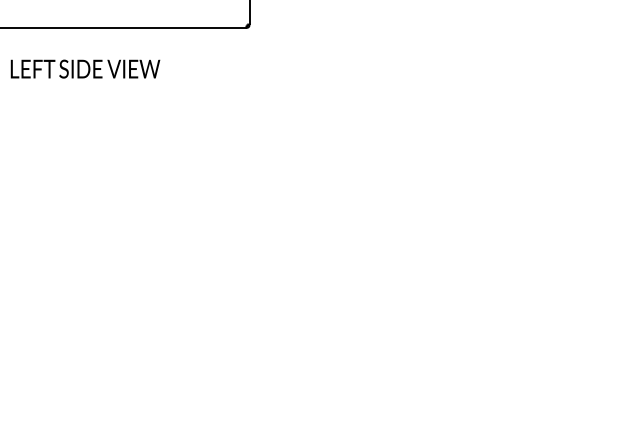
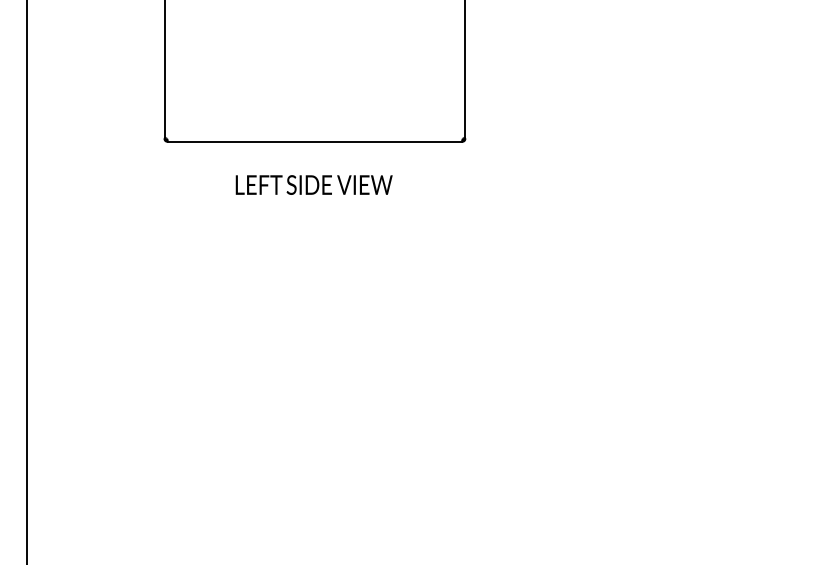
text: (84, 68) -> (313, 184), moved

